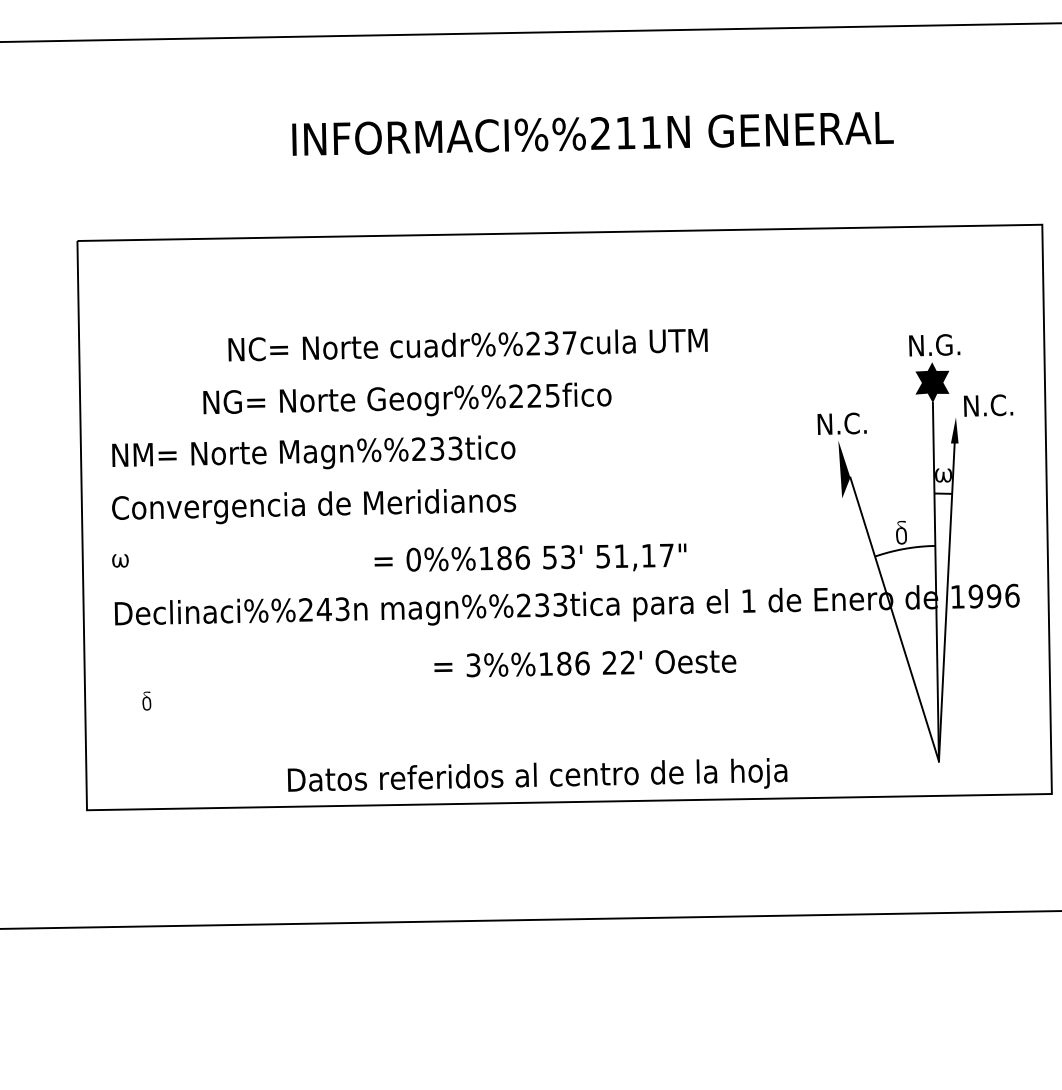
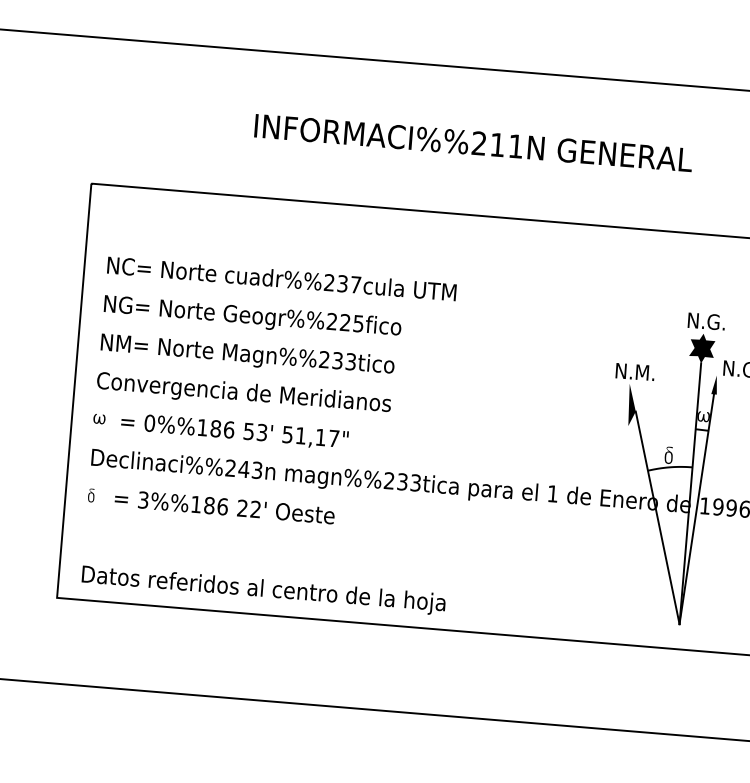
text: (467, 344) -> (281, 278), moved
text: (407, 399) -> (252, 316), moved
text: (857, 423) -> (644, 372), N.C. -> N.M.
text: (530, 557) -> (234, 430), moved
text: (585, 663) -> (224, 506), moved
part: (146, 700) -> (91, 495), moved
text: (537, 774) -> (263, 587), moved

